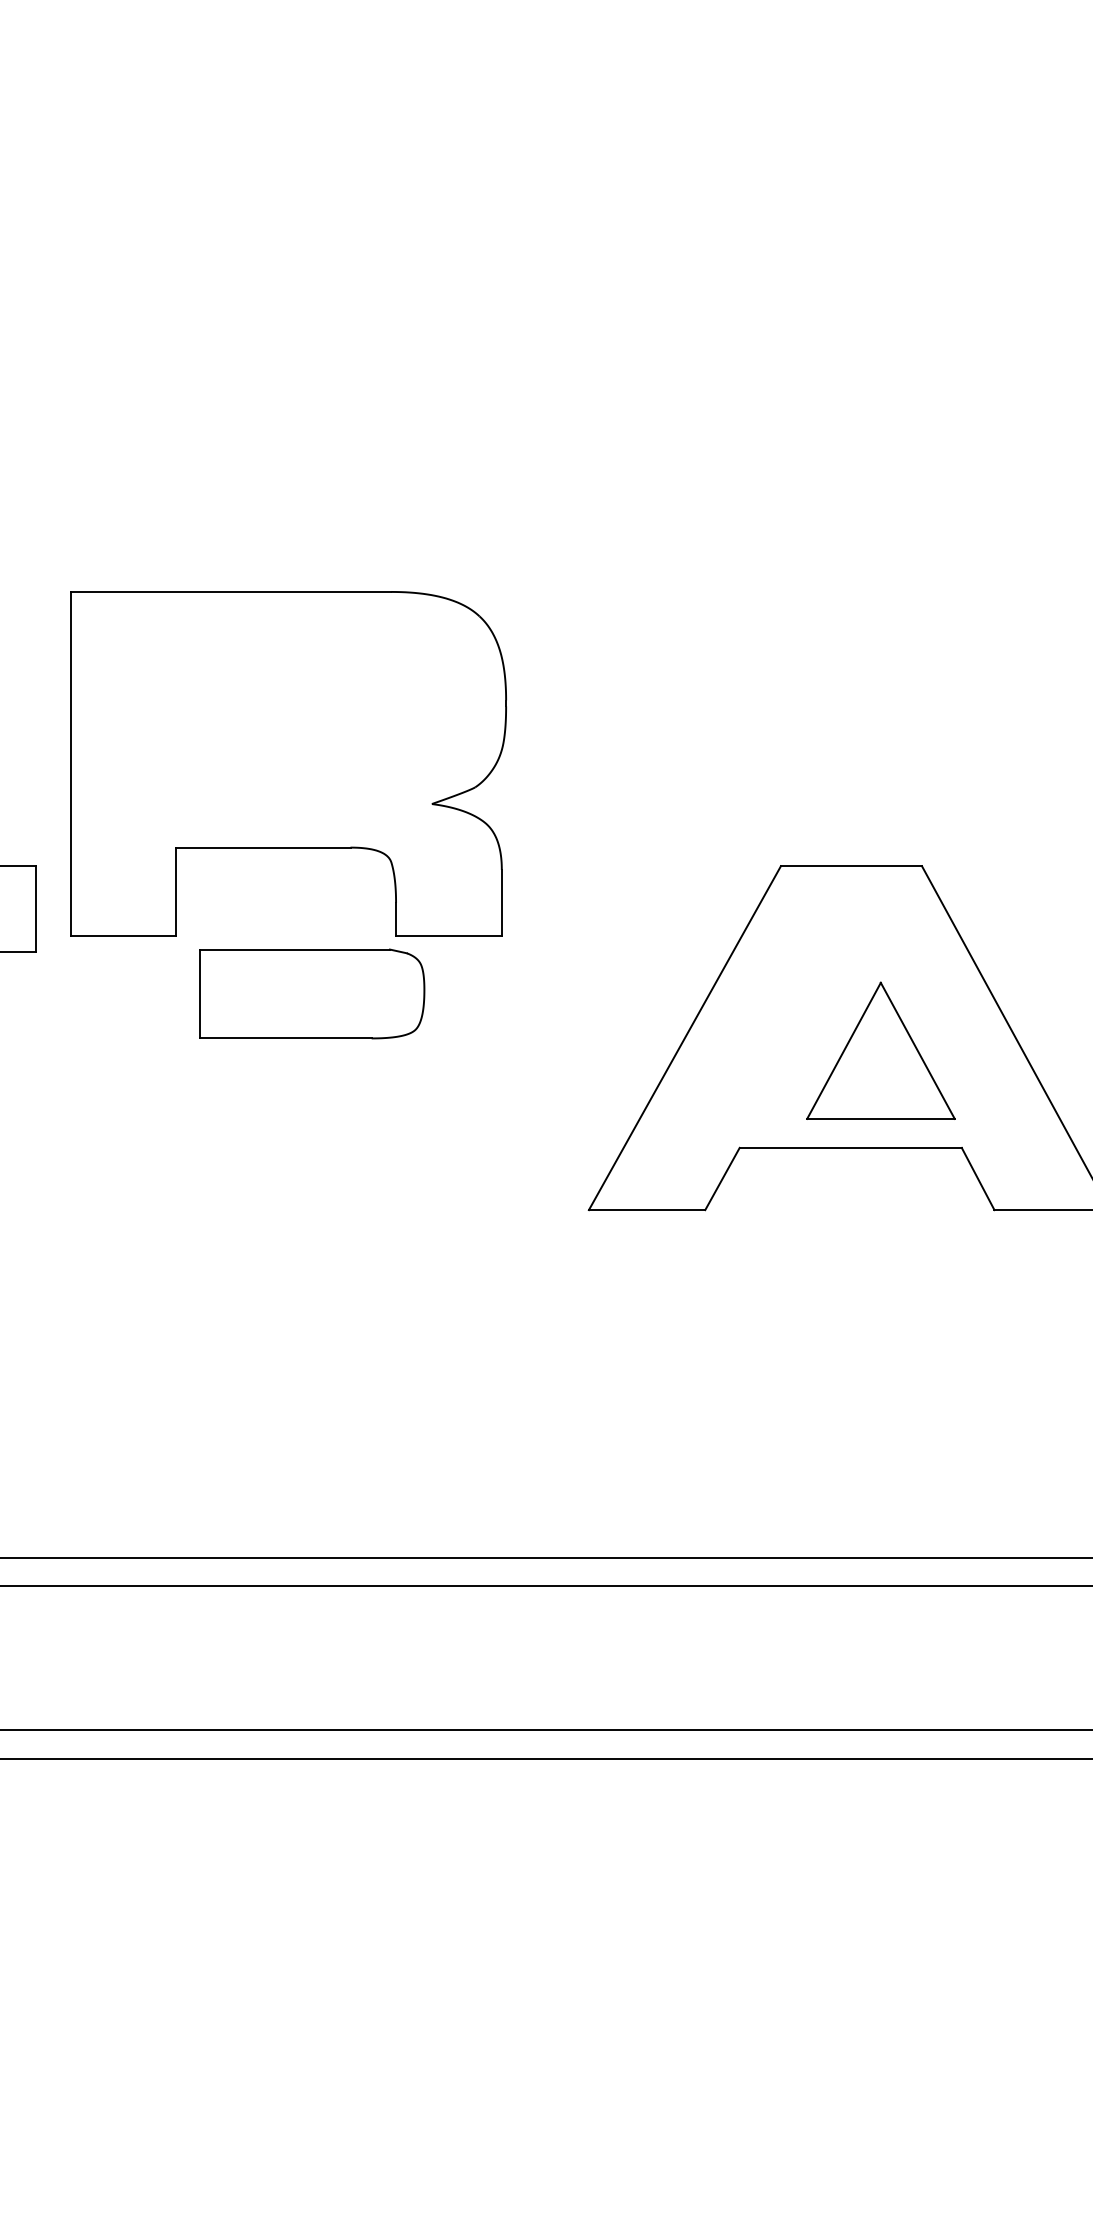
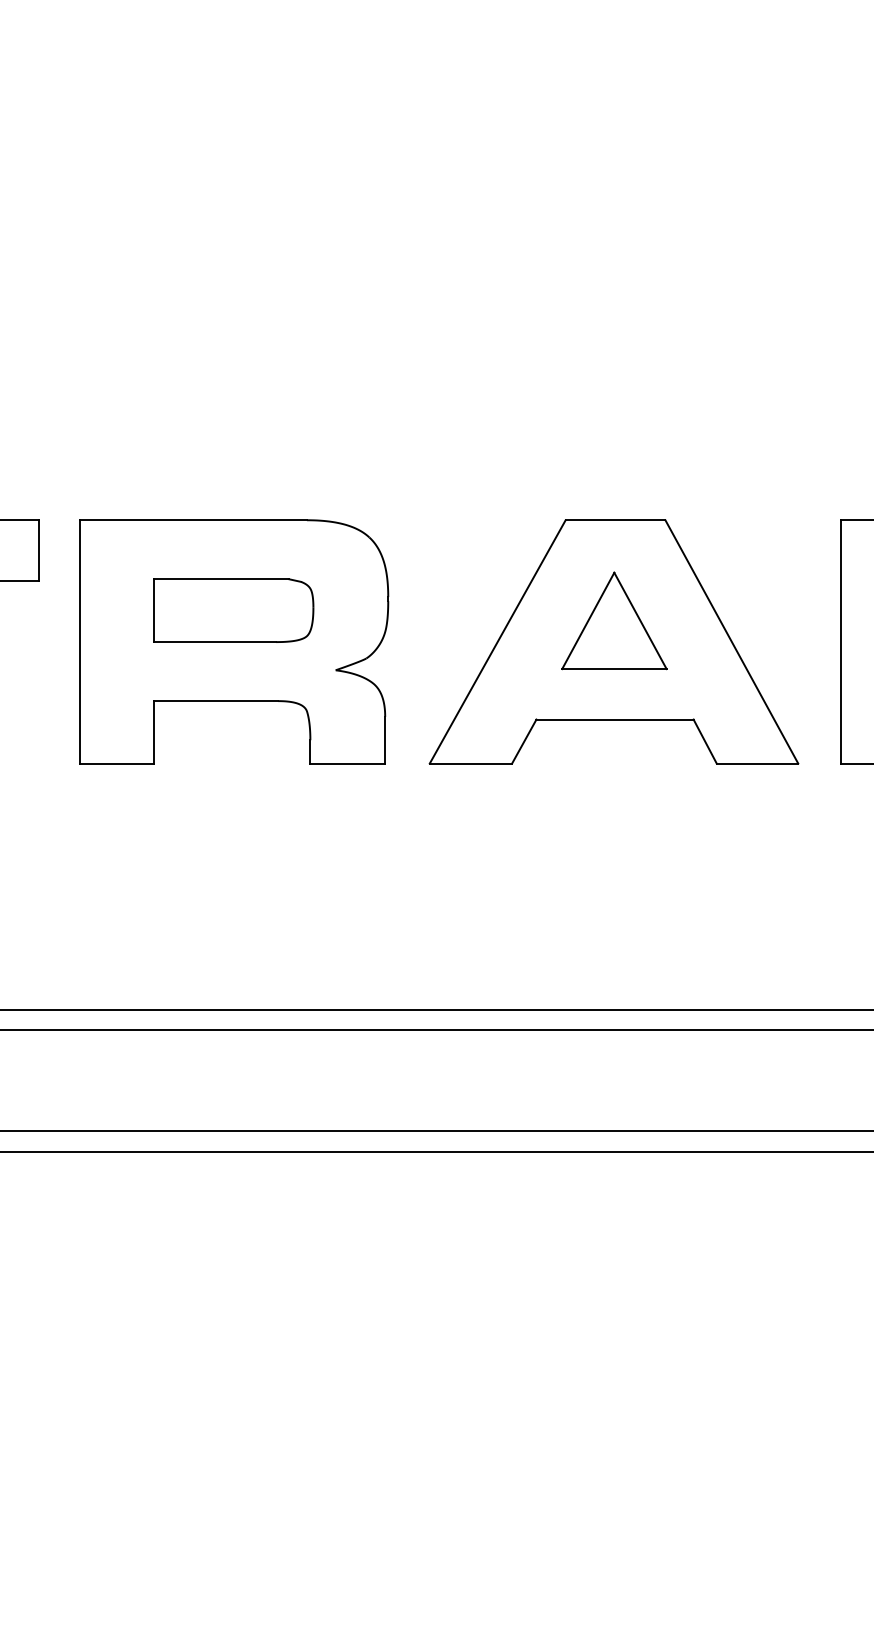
part: (288, 763) -> (234, 641), moved
part: (881, 1050) -> (614, 620), moved

